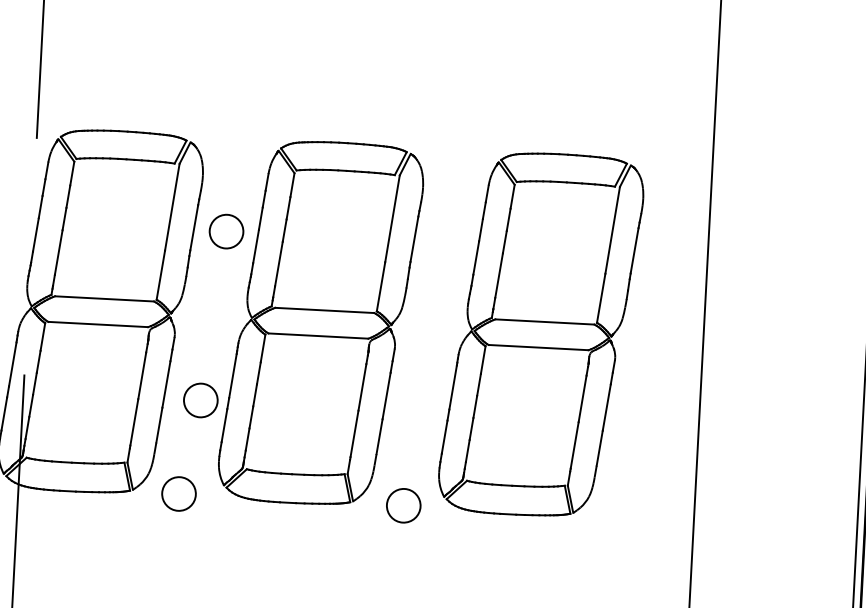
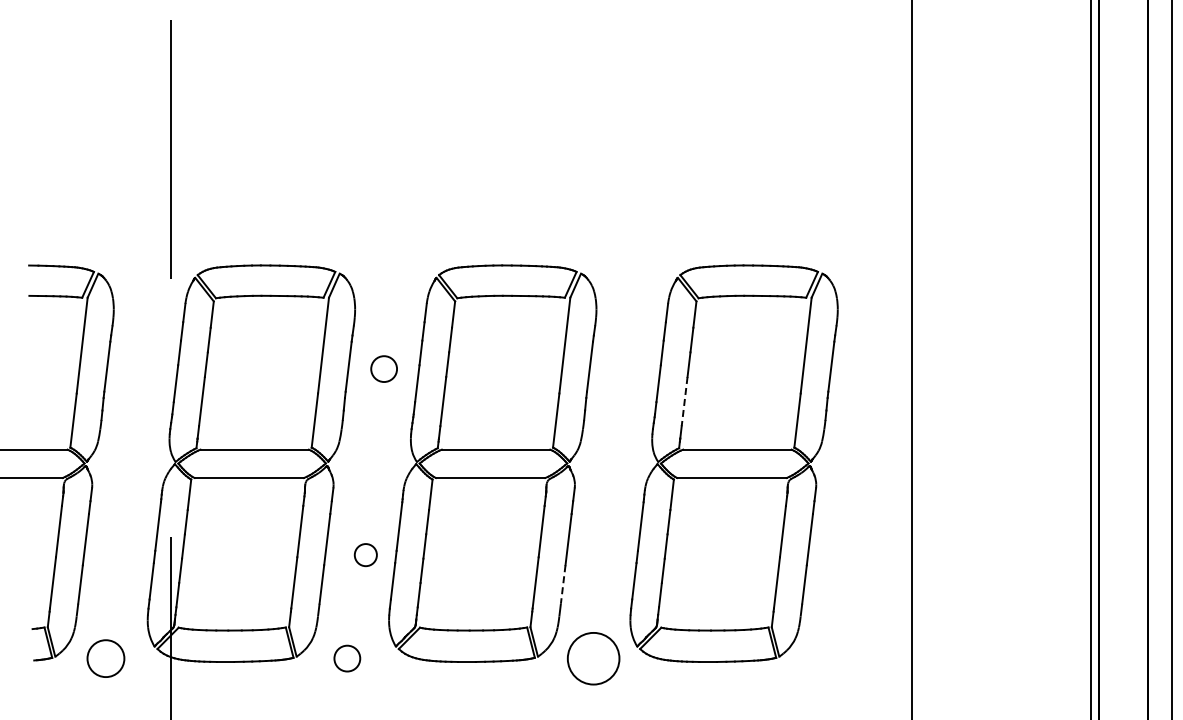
circle: (225, 231) -> (383, 368), size x0.7
line: (498, 275) -> (684, 401), solid -> dashed
circle: (200, 399) -> (365, 554), size x0.6
line: (379, 436) -> (563, 584), solid -> dashed
circle: (179, 493) -> (347, 658), size x0.7
circle: (403, 505) -> (593, 658), size x1.4

